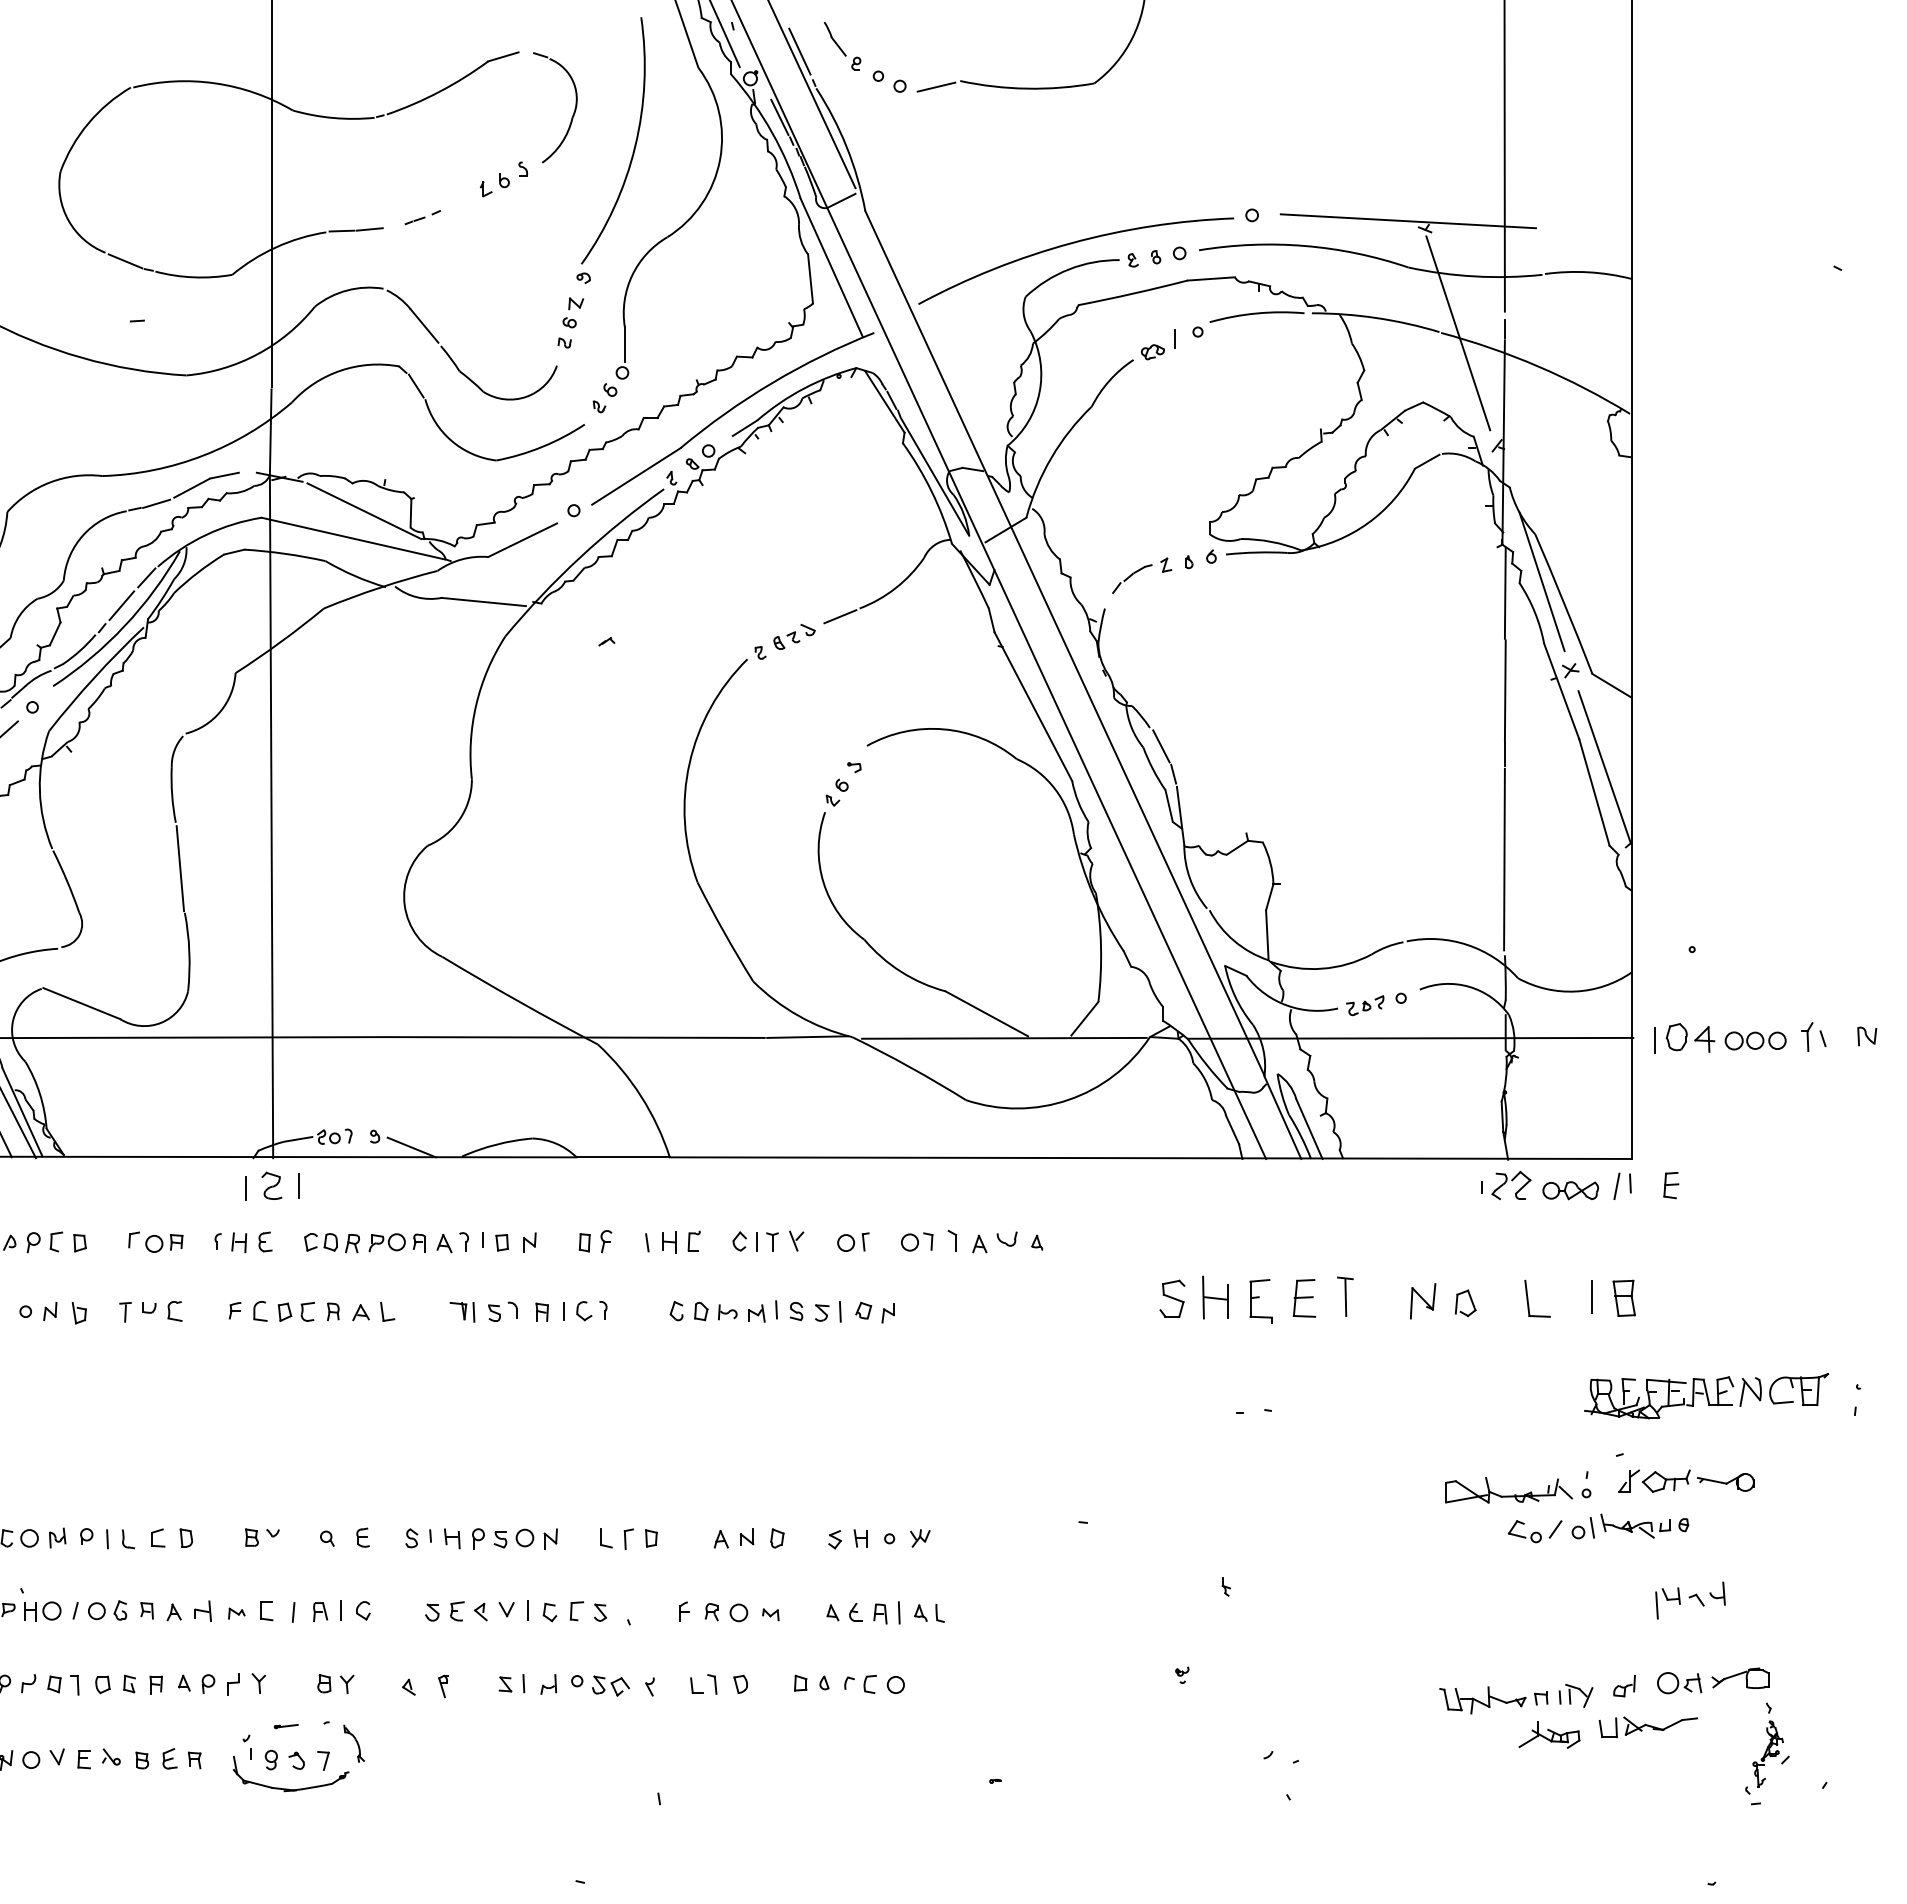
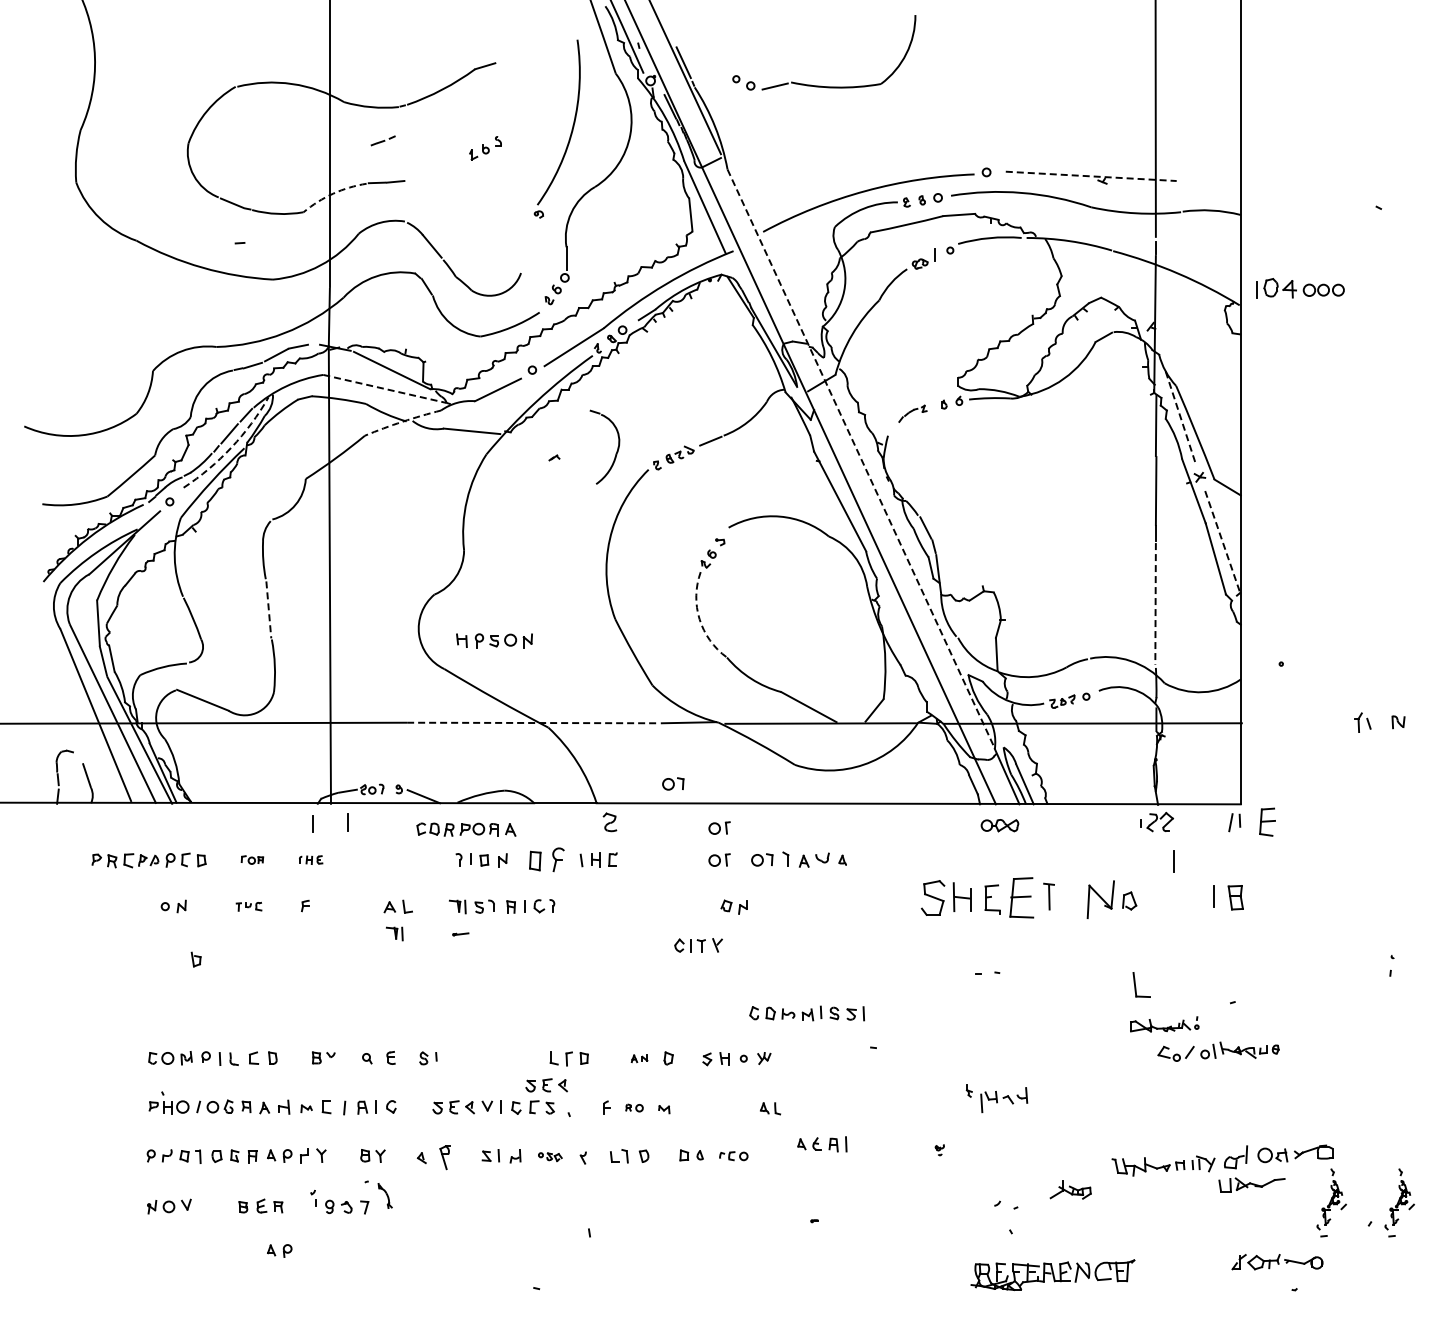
part: (842, 45) -> (712, 58), removed
part: (572, 113) -> (616, 451), moved
line: (421, 217) -> (382, 140), moved
line: (1408, 221) -> (1091, 176), solid -> dashed
arc: (276, 246) -> (333, 193), solid -> dashed
part: (571, 323) -> (530, 244), removed
line: (1458, 333) -> (1124, 251), removed
line: (353, 538) -> (384, 388), solid -> dashed
part: (1141, 575) -> (912, 413), size x0.7
line: (1541, 581) -> (1180, 417), solid -> dashed
arc: (379, 587) -> (402, 421), solid -> dashed
arc: (124, 626) -> (231, 447), solid -> dashed
line: (1065, 644) -> (861, 459), solid -> dashed
line: (1604, 766) -> (1222, 541), solid -> dashed
line: (1504, 859) -> (1155, 603), solid -> dashed
line: (179, 868) -> (268, 609), solid -> dashed
arc: (823, 882) -> (699, 619), solid -> dashed
line: (575, 1038) -> (533, 723), solid -> dashed
part: (1720, 1038) -> (1300, 288), moved
part: (784, 1127) -> (673, 783), added
part: (1670, 1184) -> (1266, 821), size x1.6
part: (270, 1186) -> (609, 822), moved
part: (1570, 1190) -> (999, 825), moved
part: (853, 1193) -> (719, 827), added
part: (155, 1241) -> (252, 859), size x0.6
part: (242, 1241) -> (310, 859), size x0.6
part: (594, 1241) -> (546, 859), size x1.6
part: (768, 1241) -> (698, 945), moved
part: (378, 1242) -> (466, 829), moved
line: (1531, 1244) -> (1173, 861), added
part: (1172, 1298) -> (933, 897), size x1.4
part: (1304, 1298) -> (1021, 897), size x1.6
part: (1537, 1298) -> (1141, 984), moved
part: (1423, 1301) -> (1101, 899), size x1.6
part: (149, 1311) -> (248, 906), size x0.6
part: (296, 1311) -> (346, 906), removed
part: (754, 1311) -> (806, 1013), moved
part: (78, 1313) -> (195, 959), moved
part: (368, 1351) -> (394, 933), added
part: (1705, 1395) -> (1052, 1274), moved
part: (1686, 1481) -> (1277, 1262), moved
part: (1517, 1487) -> (1164, 1024), size x0.7
part: (500, 1538) -> (494, 640), moved
part: (733, 1538) -> (639, 1058), size x0.6
part: (594, 1578) -> (546, 1085), added
part: (1690, 1601) -> (1004, 1100), moved
part: (726, 1611) -> (634, 1107), size x0.6
part: (863, 1613) -> (822, 1144), moved
part: (874, 1683) -> (733, 1155), size x0.7
part: (600, 1684) -> (550, 1156), size x0.6
part: (442, 1686) -> (444, 1157), size x1.6
part: (1623, 1686) -> (1235, 1157), size x1.6
part: (285, 1726) -> (460, 934), moved
part: (1549, 1734) -> (1070, 1189), moved
part: (1868, 1753) -> (1399, 1202), added
part: (99, 1757) -> (214, 1205), removed
part: (288, 1787) -> (341, 1225), removed
part: (196, 1825) -> (279, 1250), added

